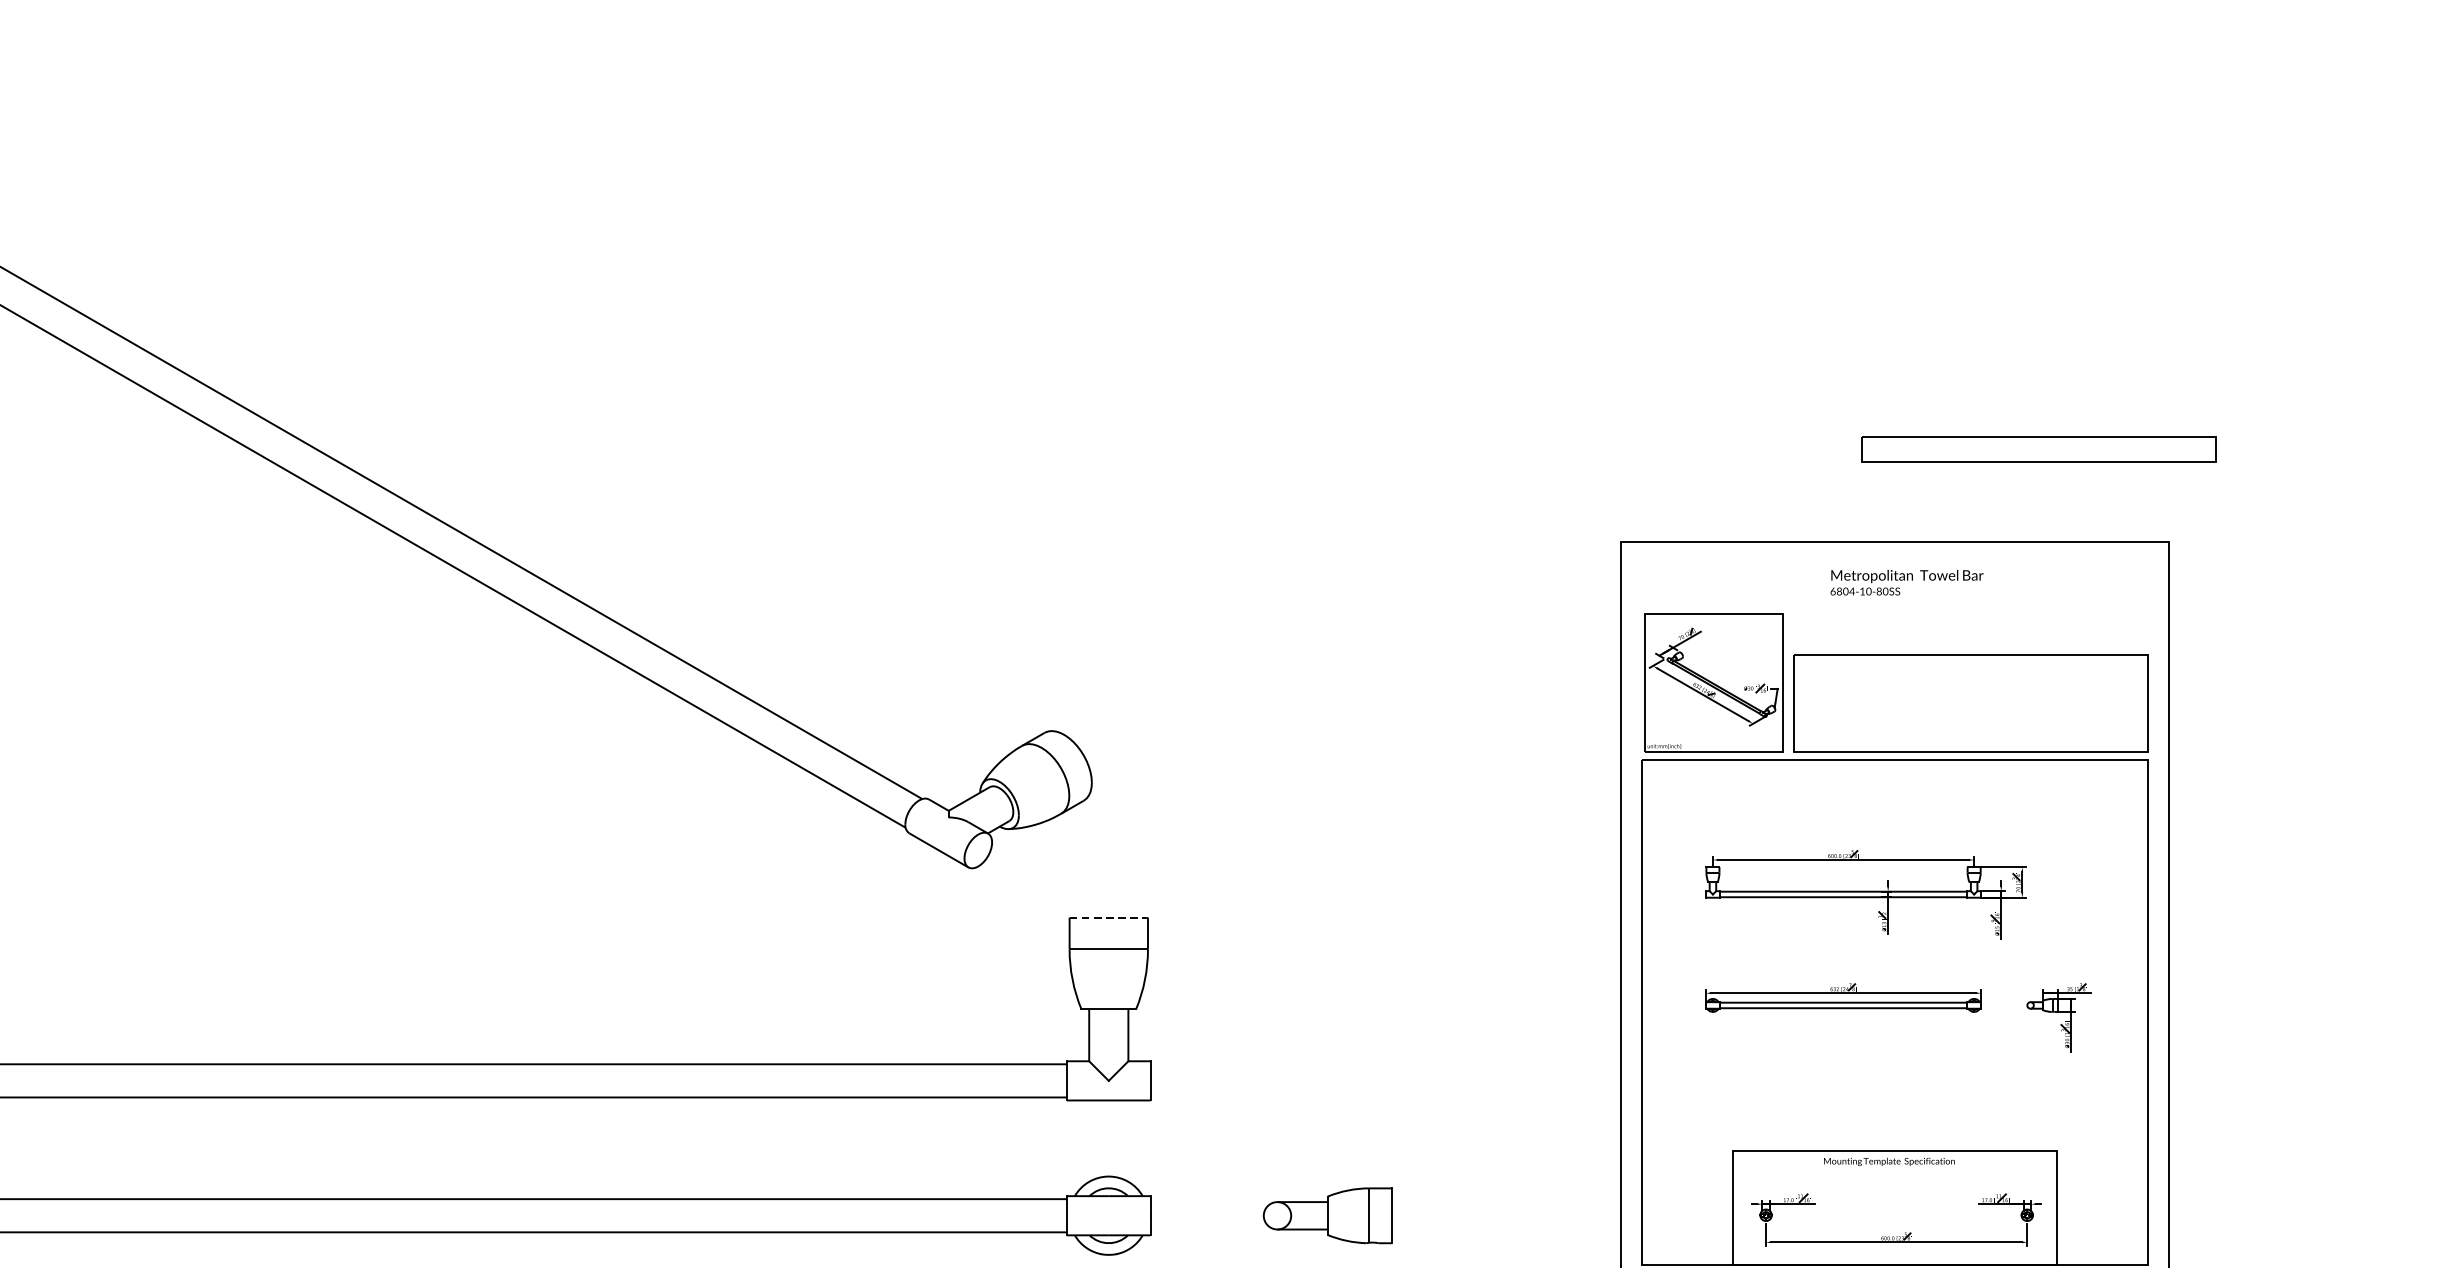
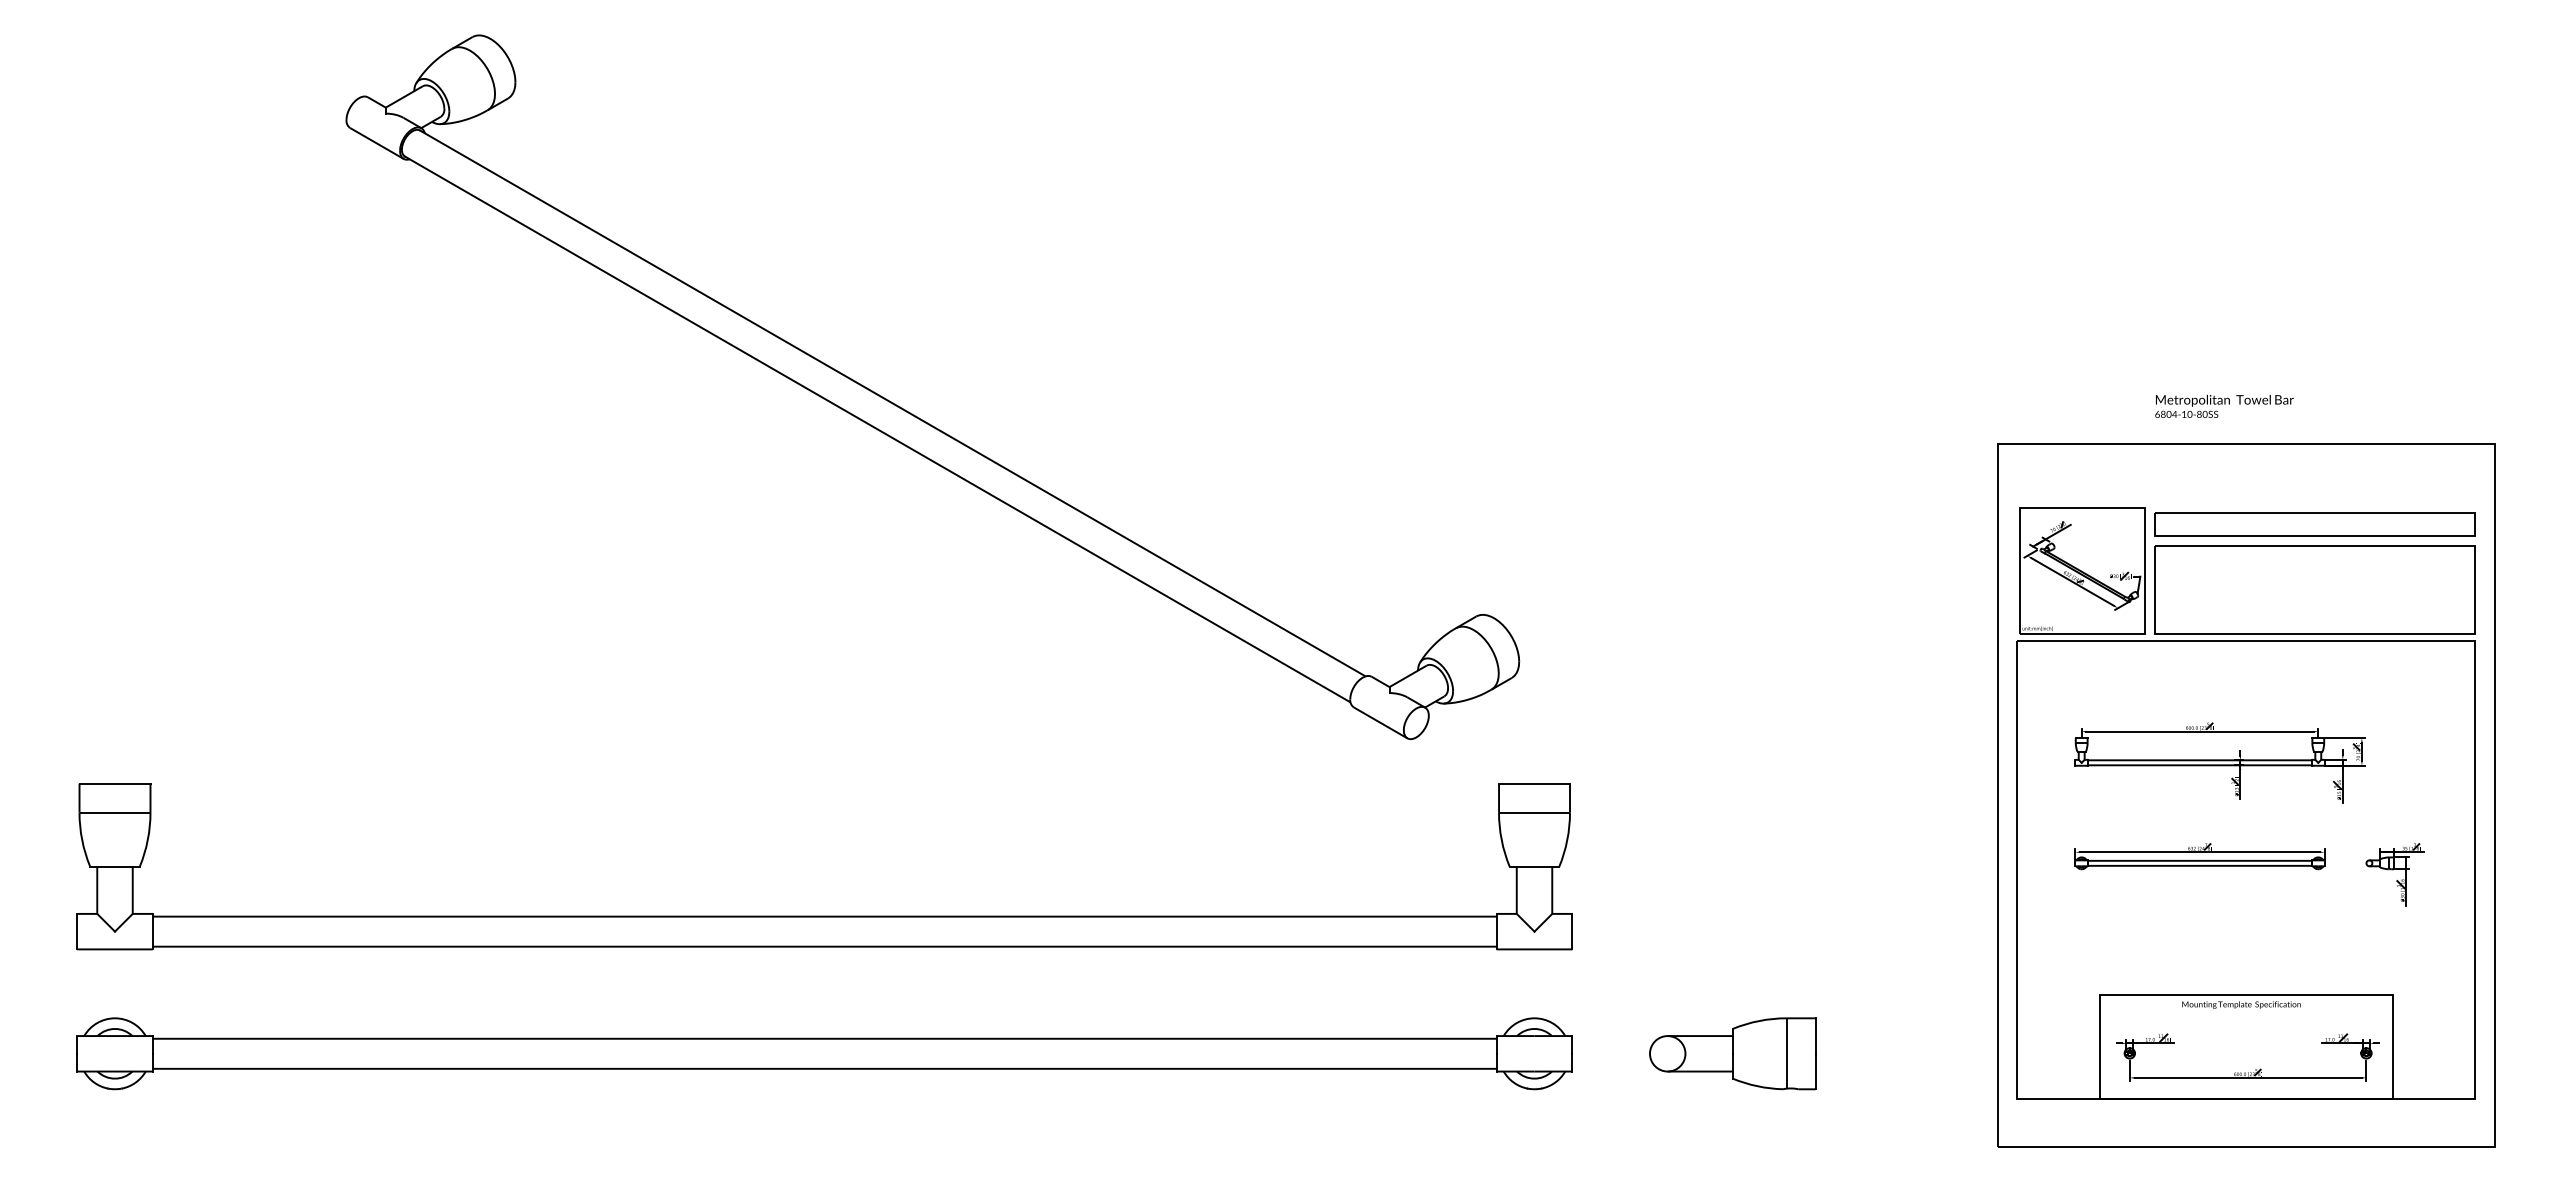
part: (2038, 449) -> (2314, 524), moved
text: (1907, 581) -> (2224, 405), moved
line: (1109, 917) -> (1535, 783), dashed -> solid
part: (1327, 1215) -> (1732, 1053), size x1.43

